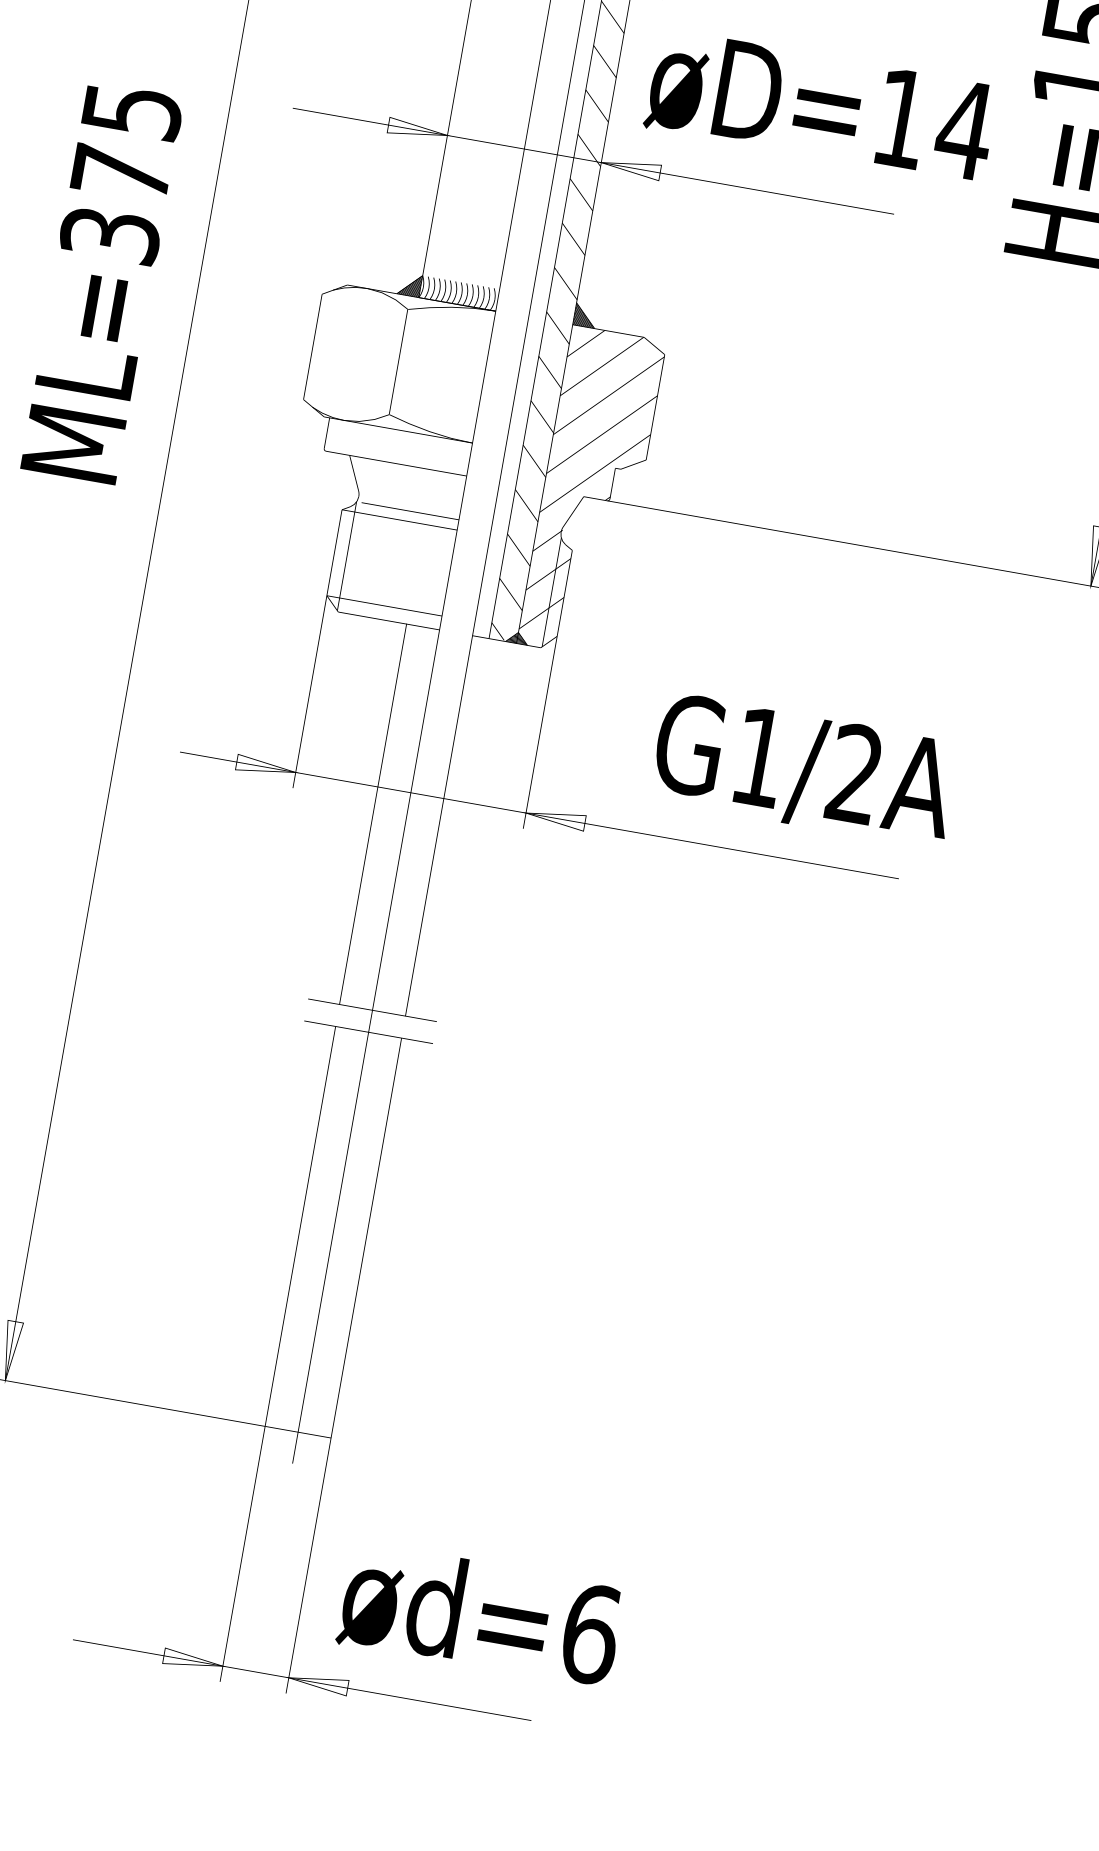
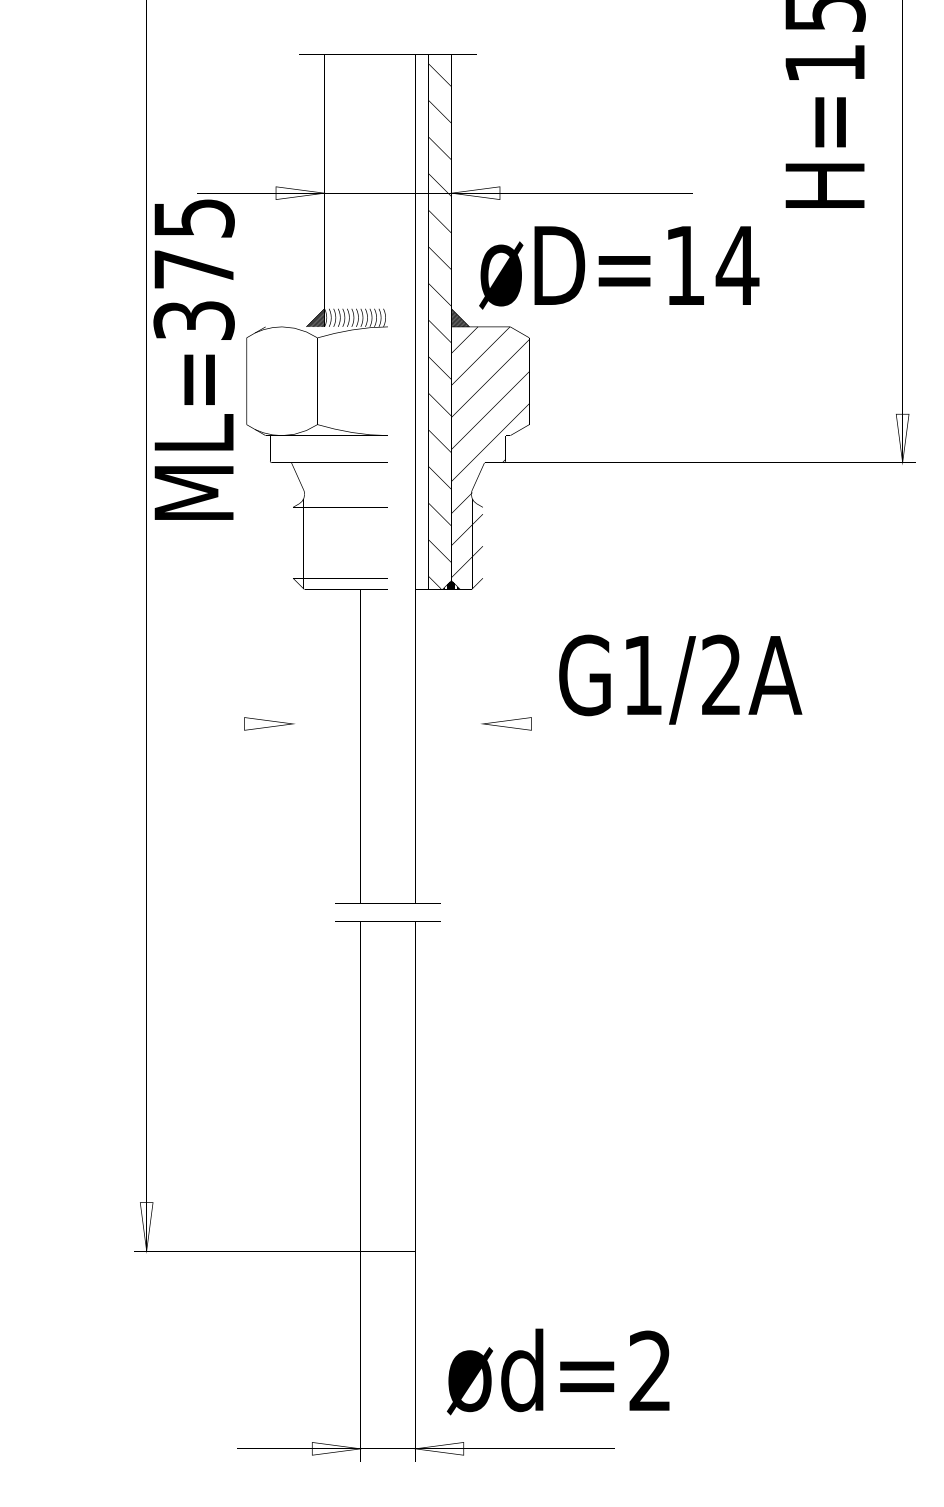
text: (821, 106) -> (619, 267), moved
text: (101, 282) -> (193, 359), moved
text: (804, 770) -> (680, 679), moved
text: (590, 1634) -> (650, 1371), ød=6 -> ød=2

